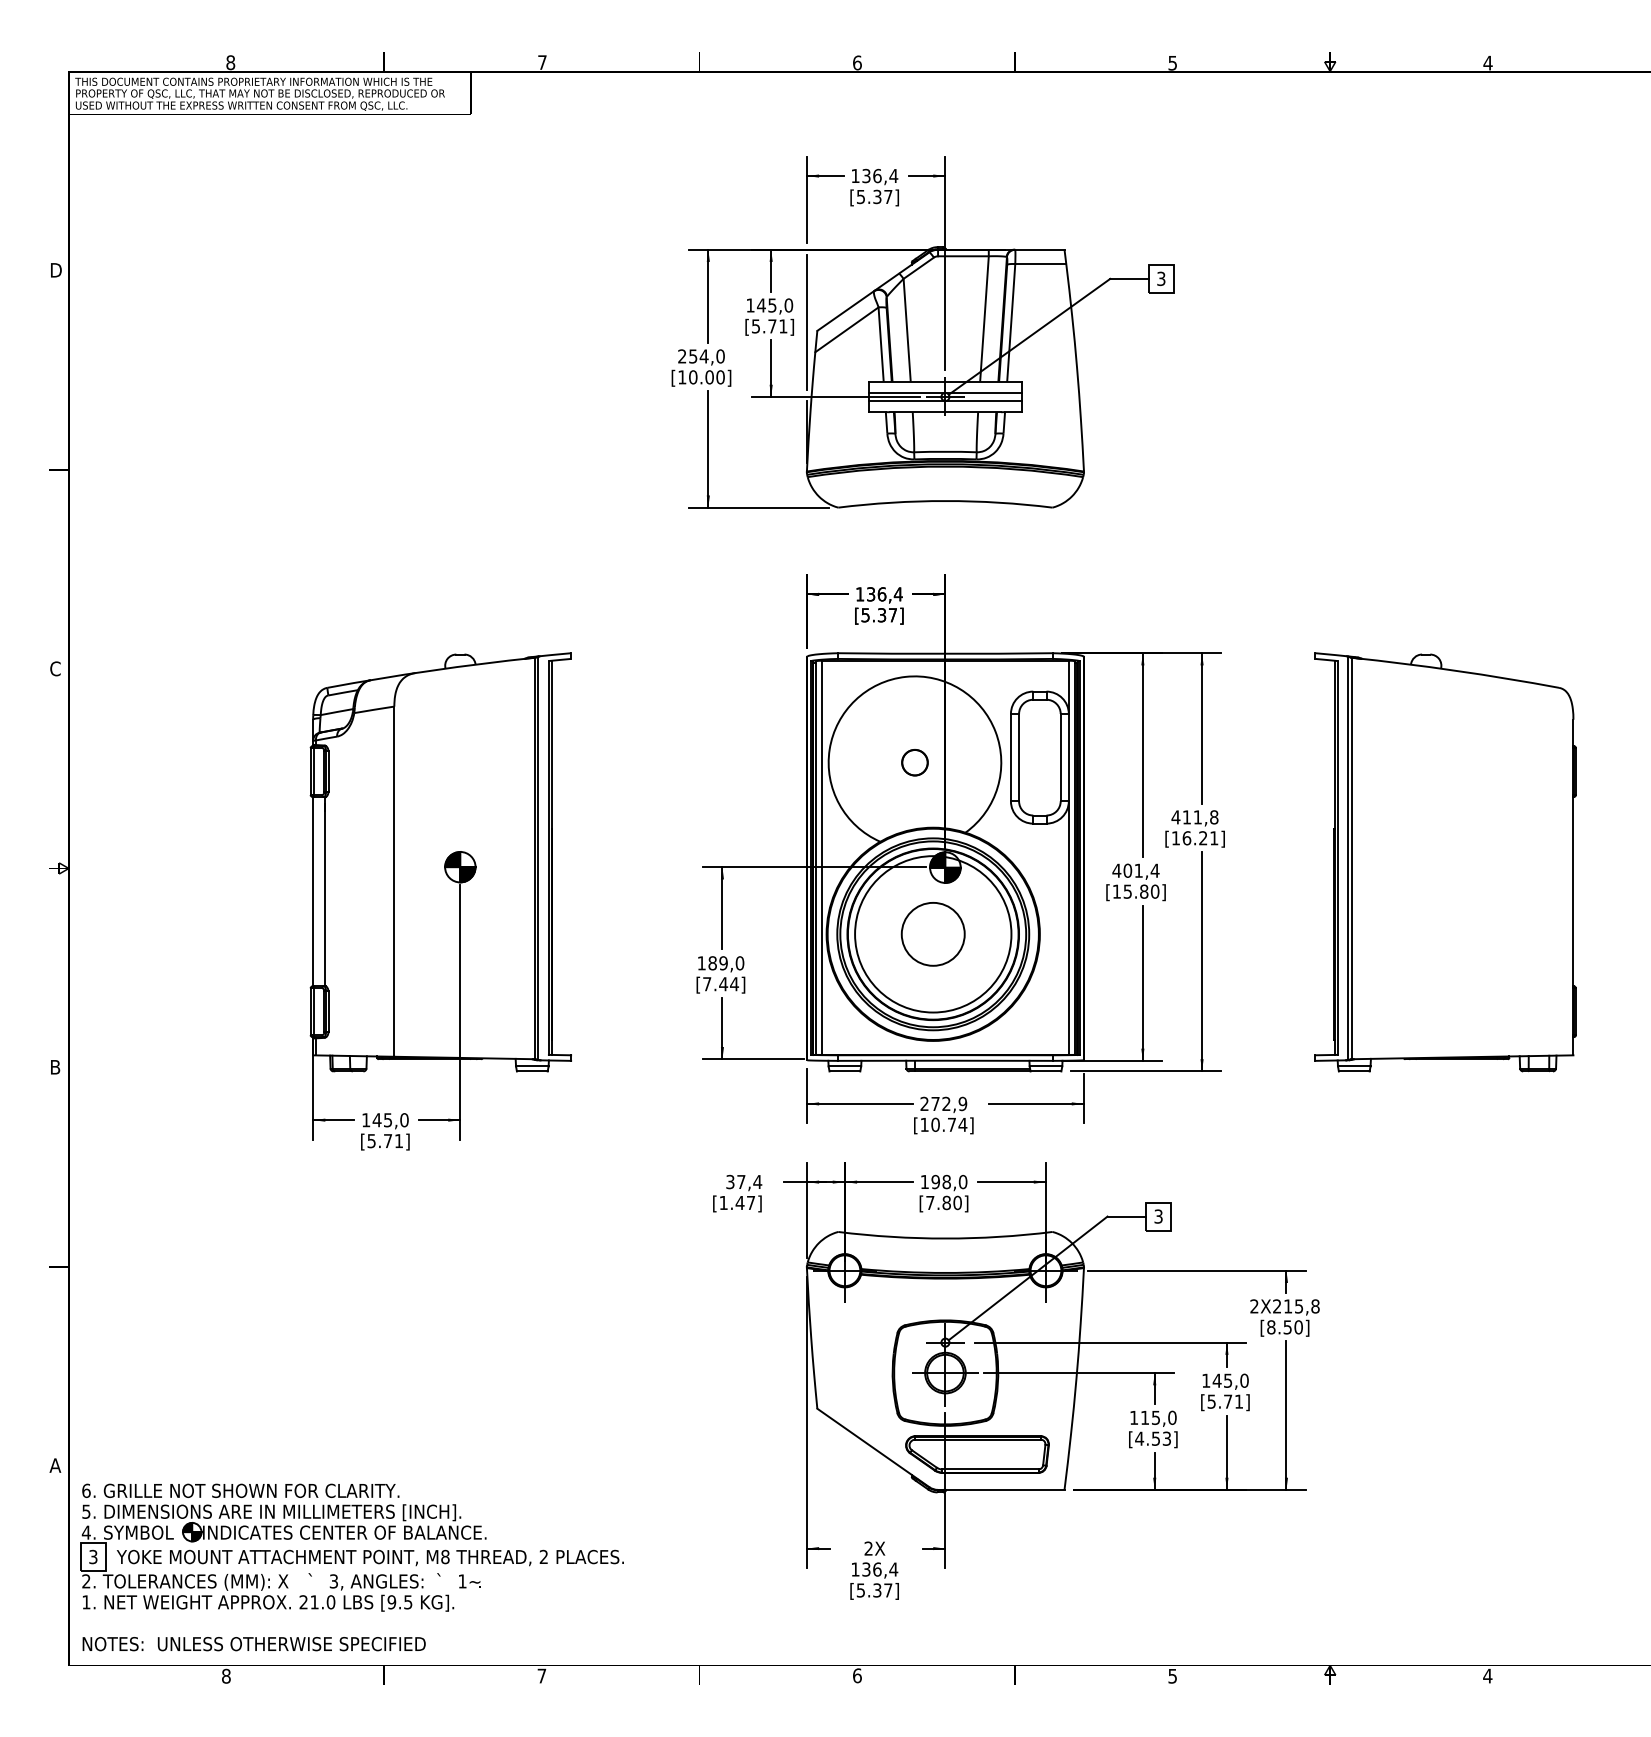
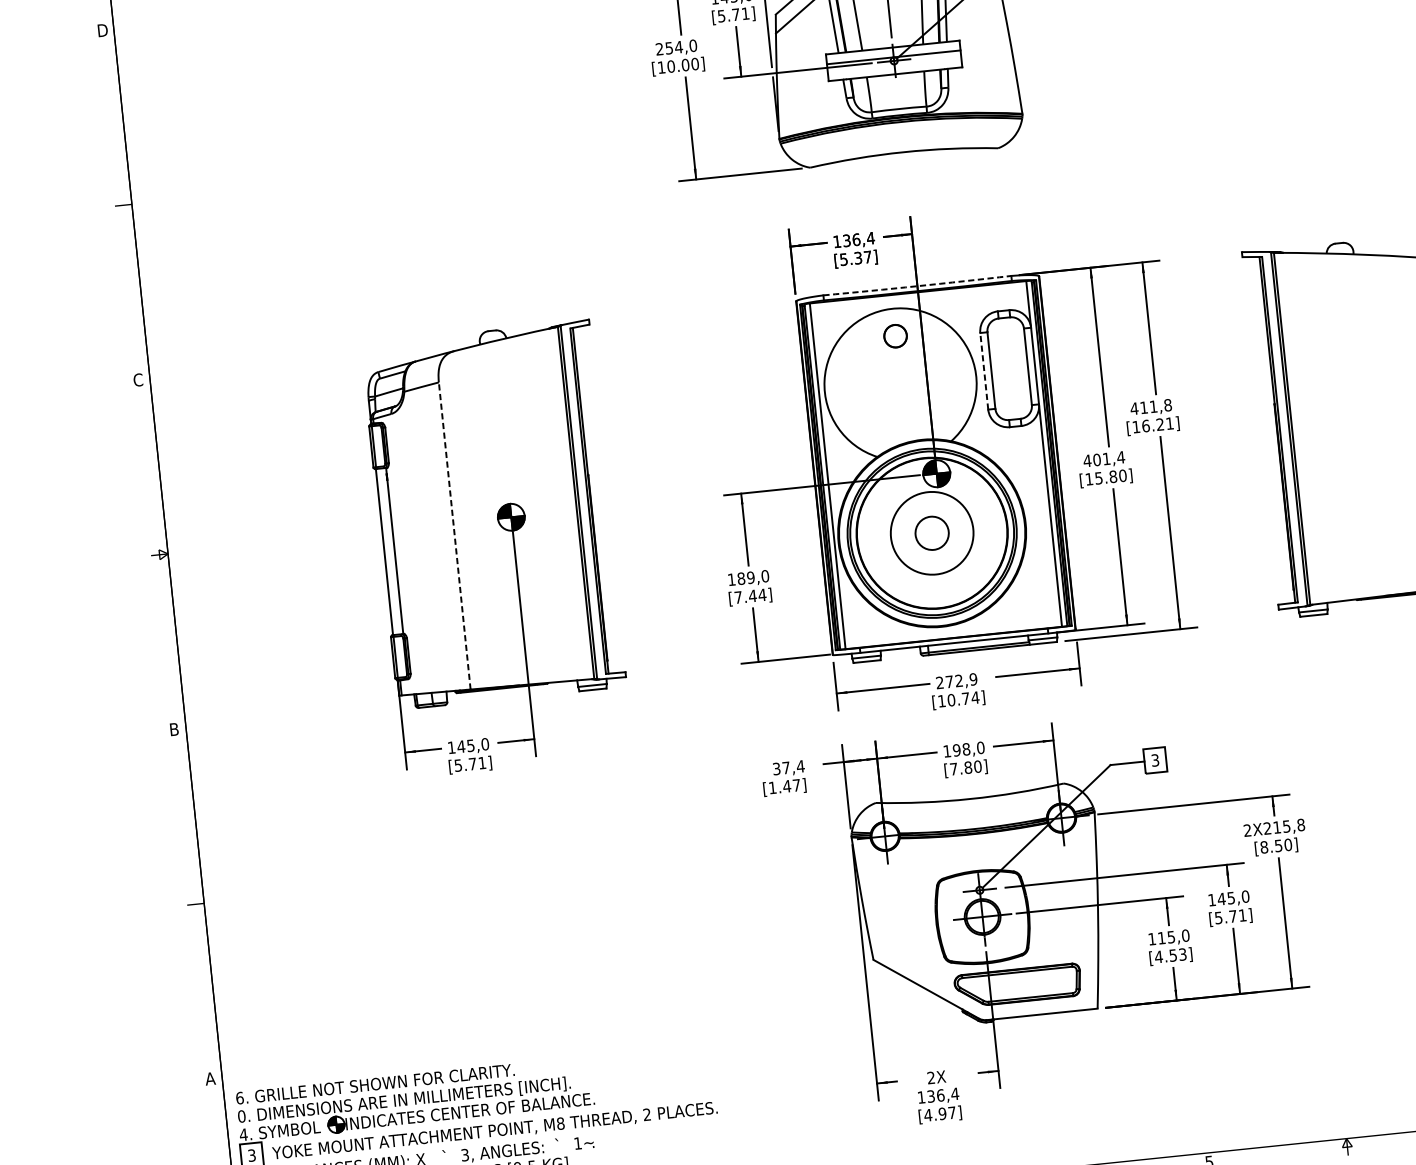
line: (945, 401) -> (894, 64), removed
arc: (945, 653) -> (917, 285), solid -> dashed
line: (1010, 757) -> (983, 371), solid -> dashed
circle: (914, 762) -> (895, 336), moved
line: (394, 881) -> (454, 535), solid -> dashed
circle: (932, 933) -> (931, 532), size x0.6
circle: (933, 934) -> (932, 533), size x0.6
text: (86, 1511) -> (241, 1116), 5. -> 0.
text: (868, 1590) -> (934, 1114), [5.37] -> [4.97]

